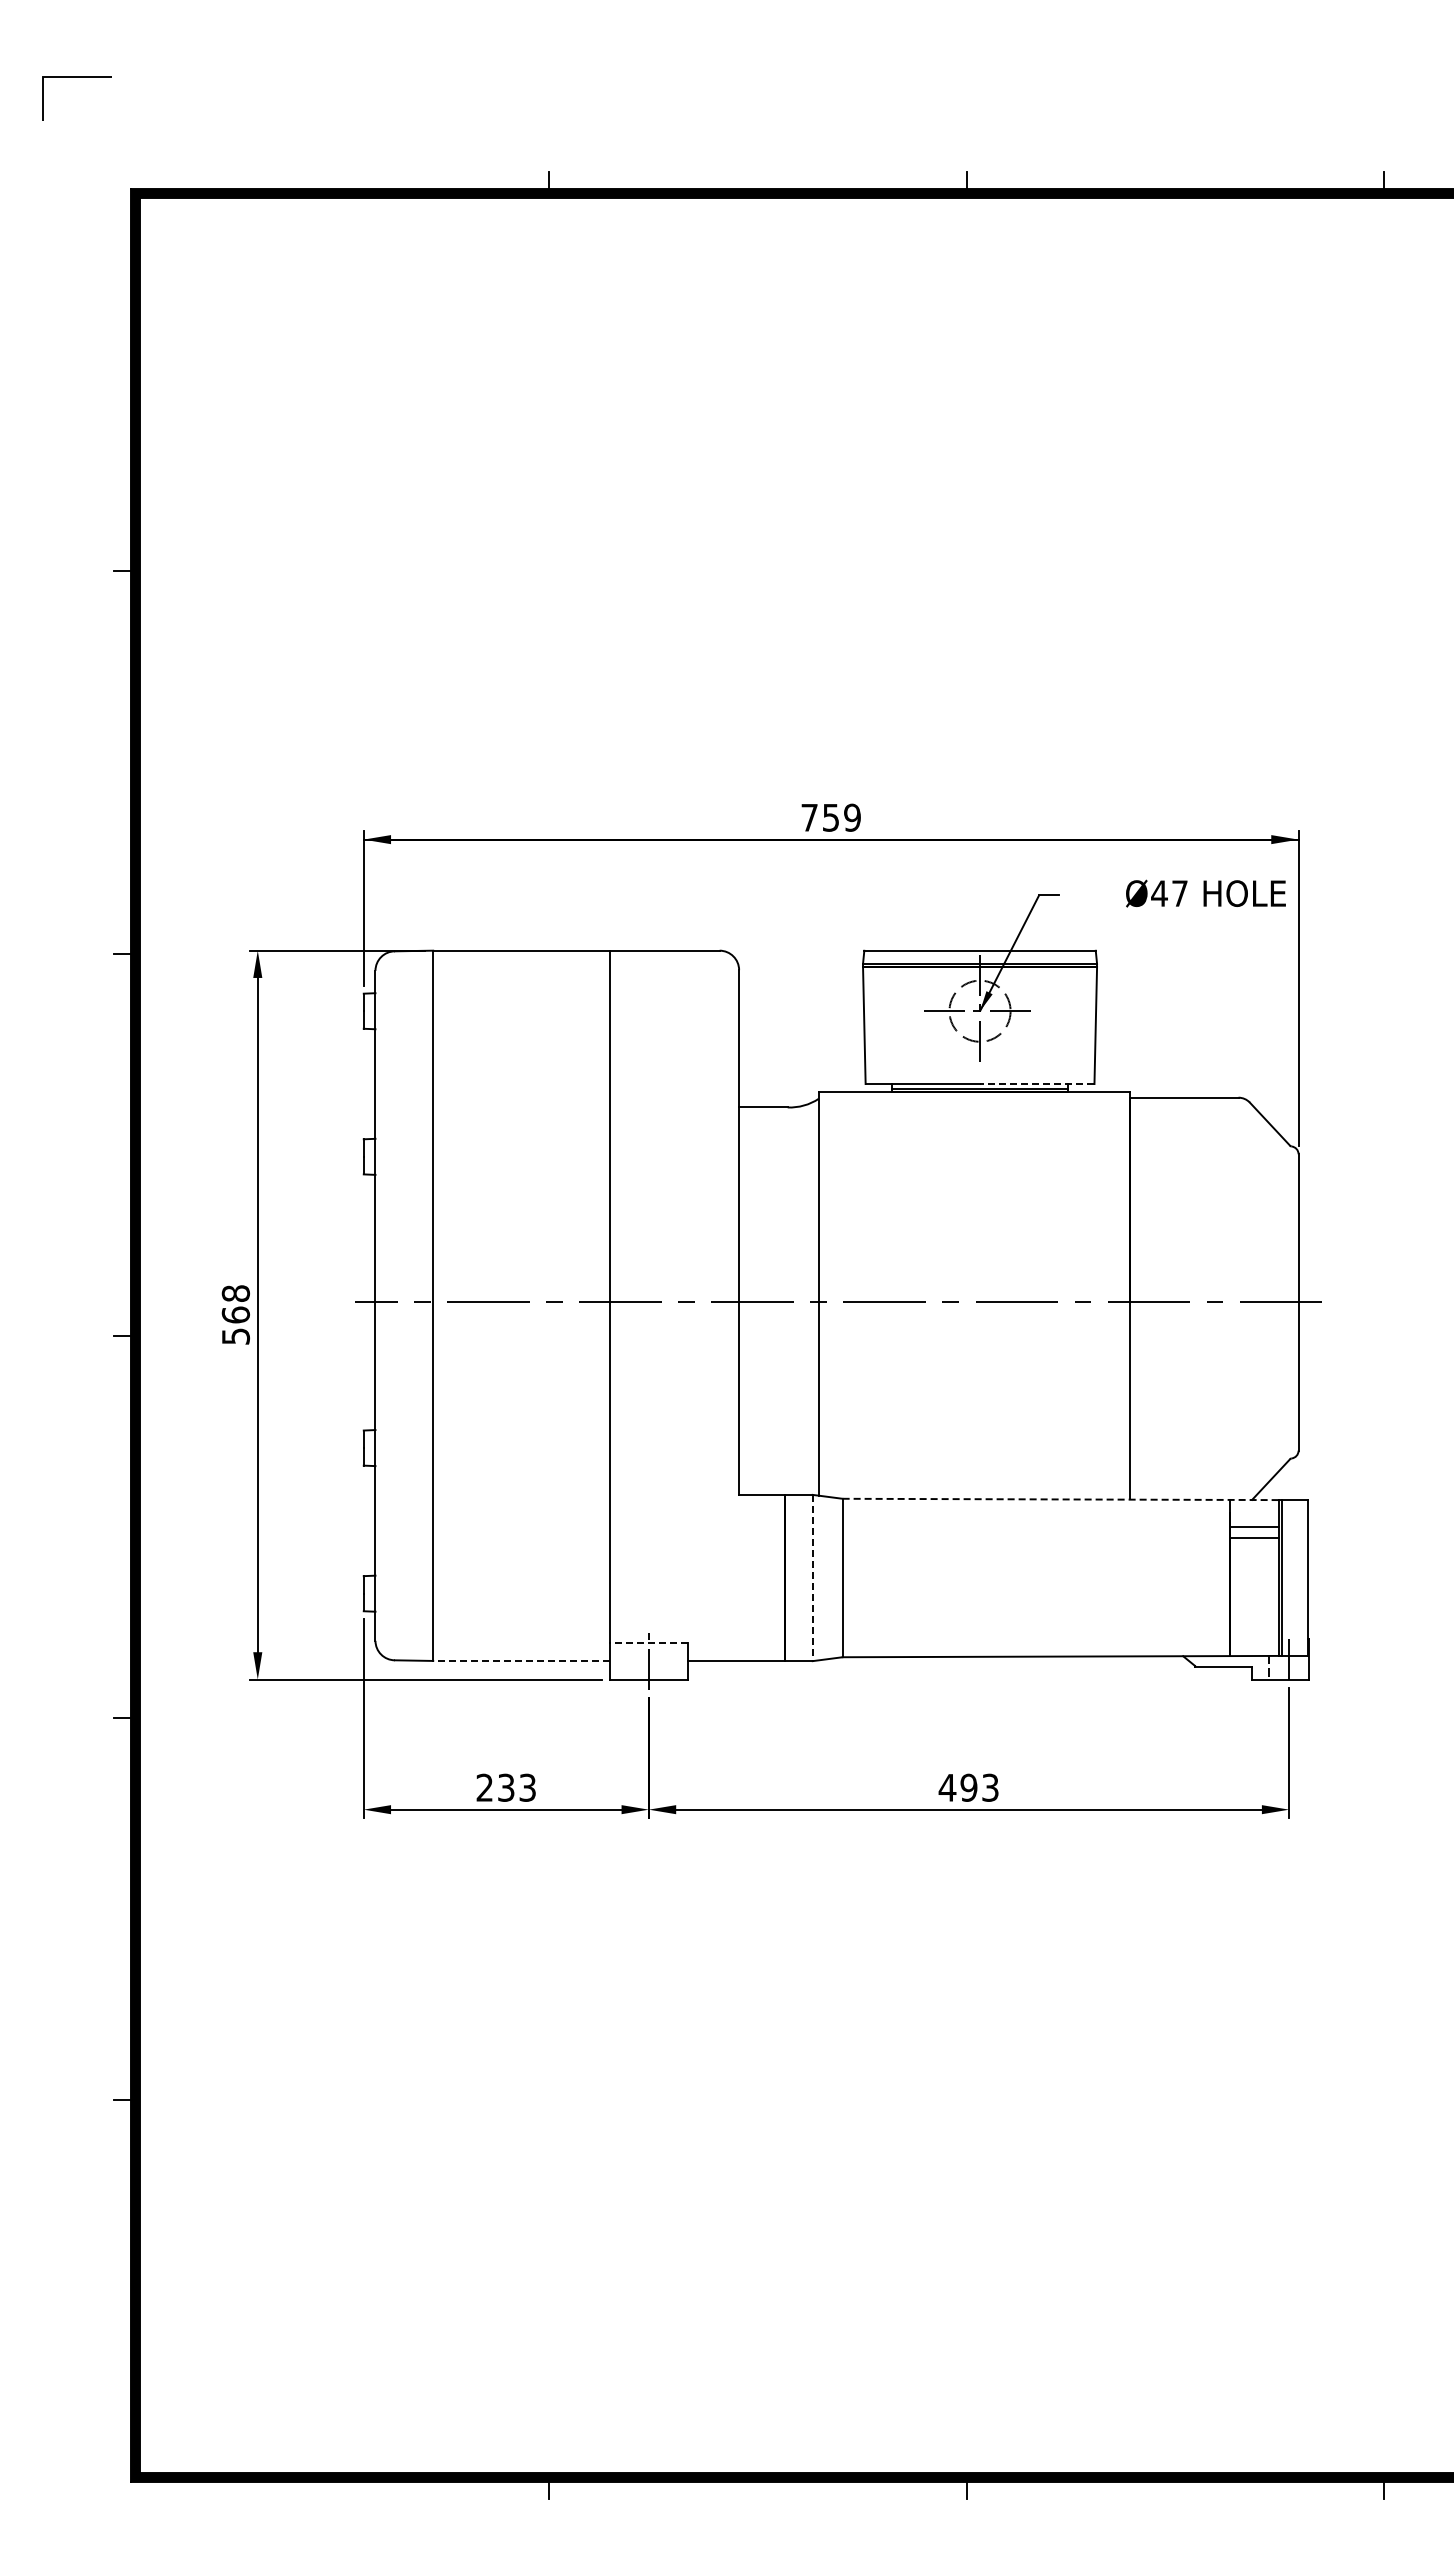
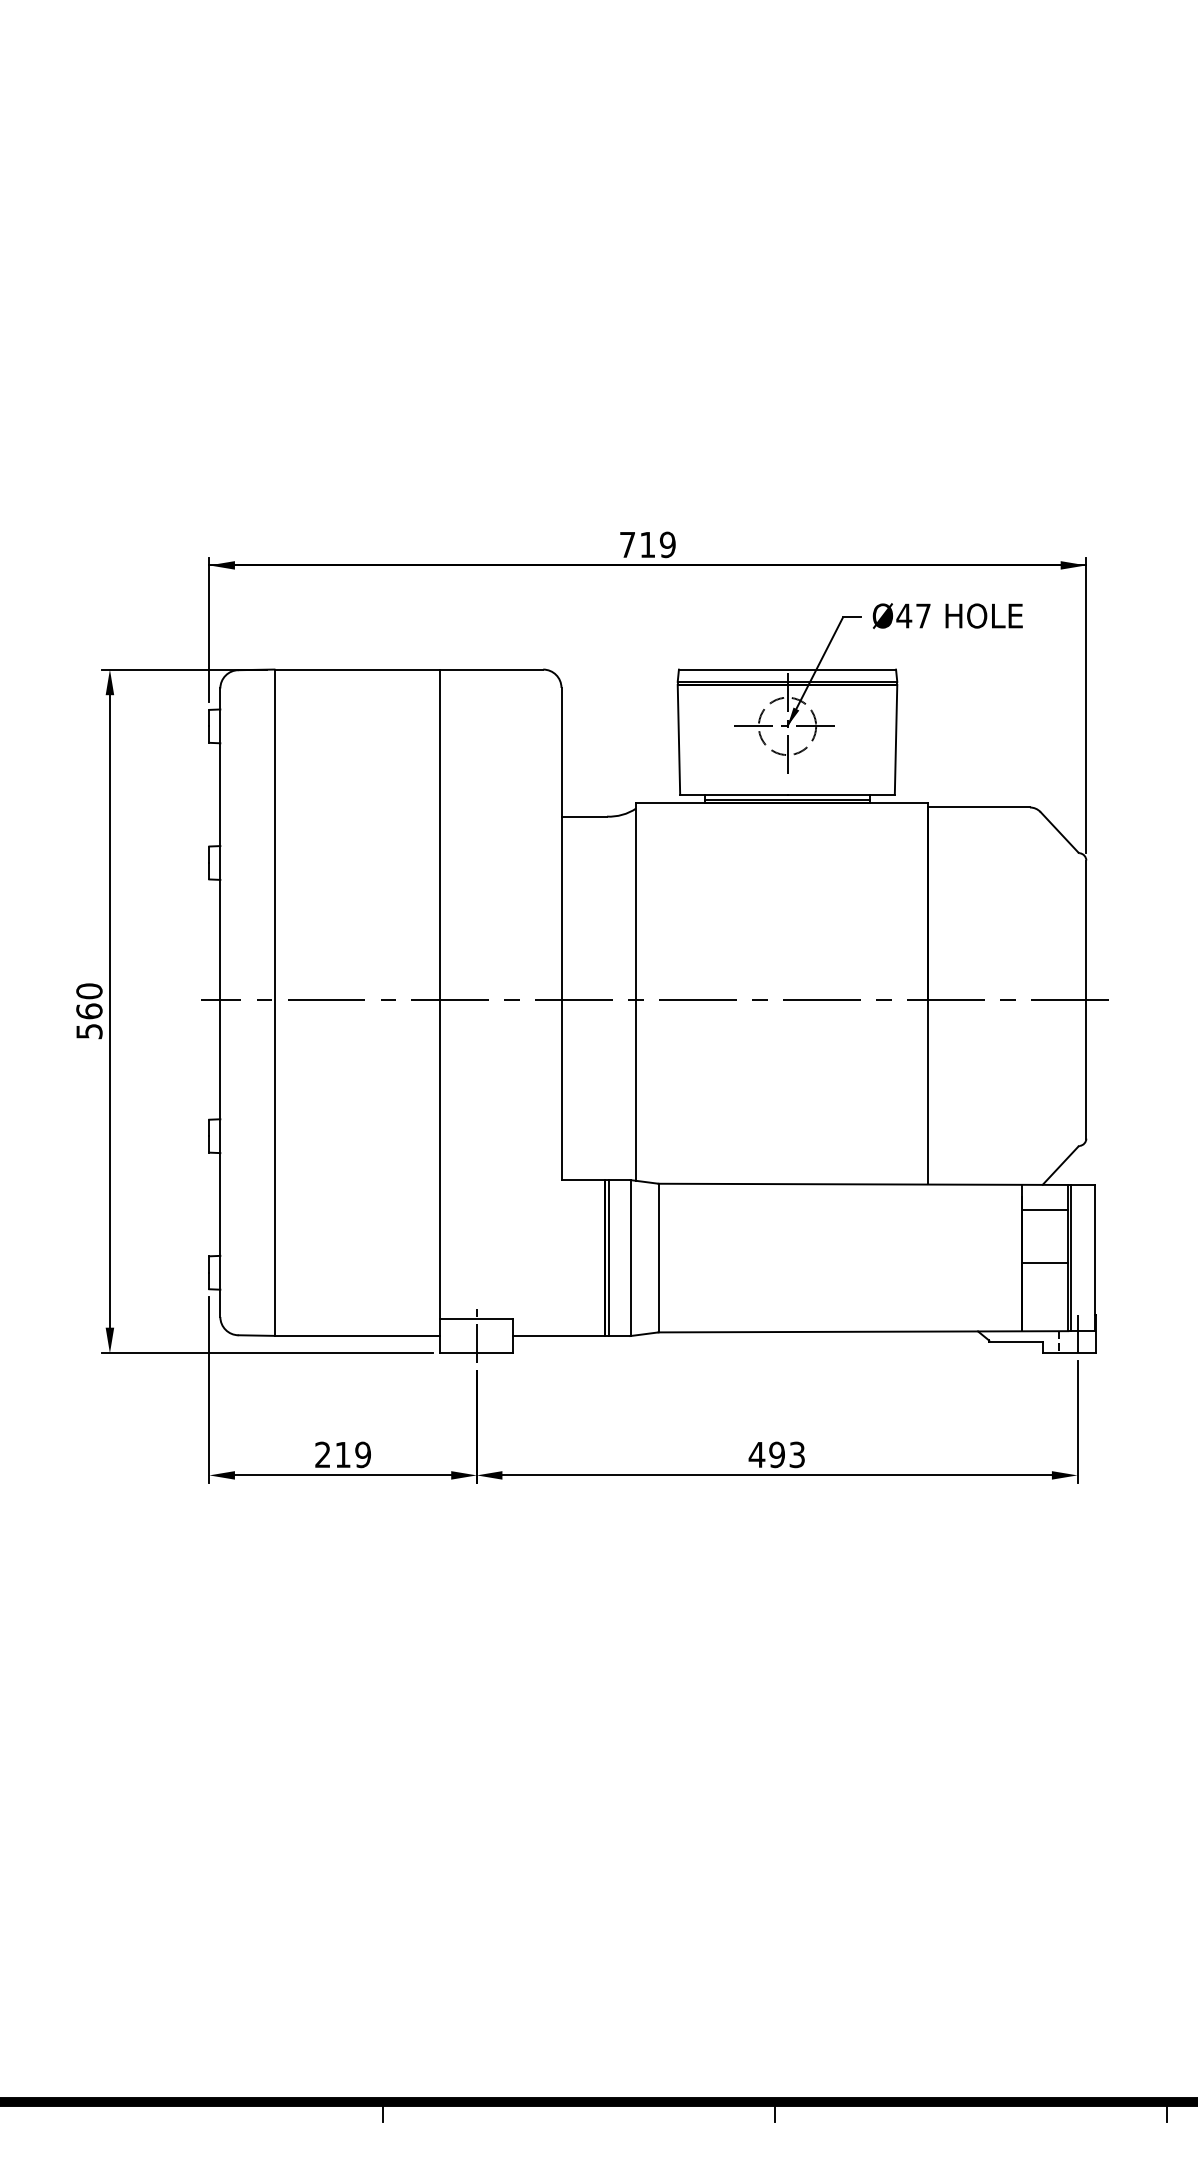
text: (830, 817) -> (647, 544), 759 -> 719
text: (1205, 893) -> (947, 615), moved
line: (1036, 1084) -> (840, 795), dashed -> solid
text: (235, 1293) -> (89, 991), 568 -> 560
line: (1061, 1499) -> (863, 1184), dashed -> solid
line: (1254, 1537) -> (1044, 1263), moved
line: (789, 1577) -> (608, 1257), added
line: (812, 1578) -> (630, 1258), dashed -> solid
line: (648, 1643) -> (476, 1319), dashed -> solid
line: (521, 1660) -> (357, 1335), dashed -> solid
text: (517, 1787) -> (353, 1454), 233 -> 219

